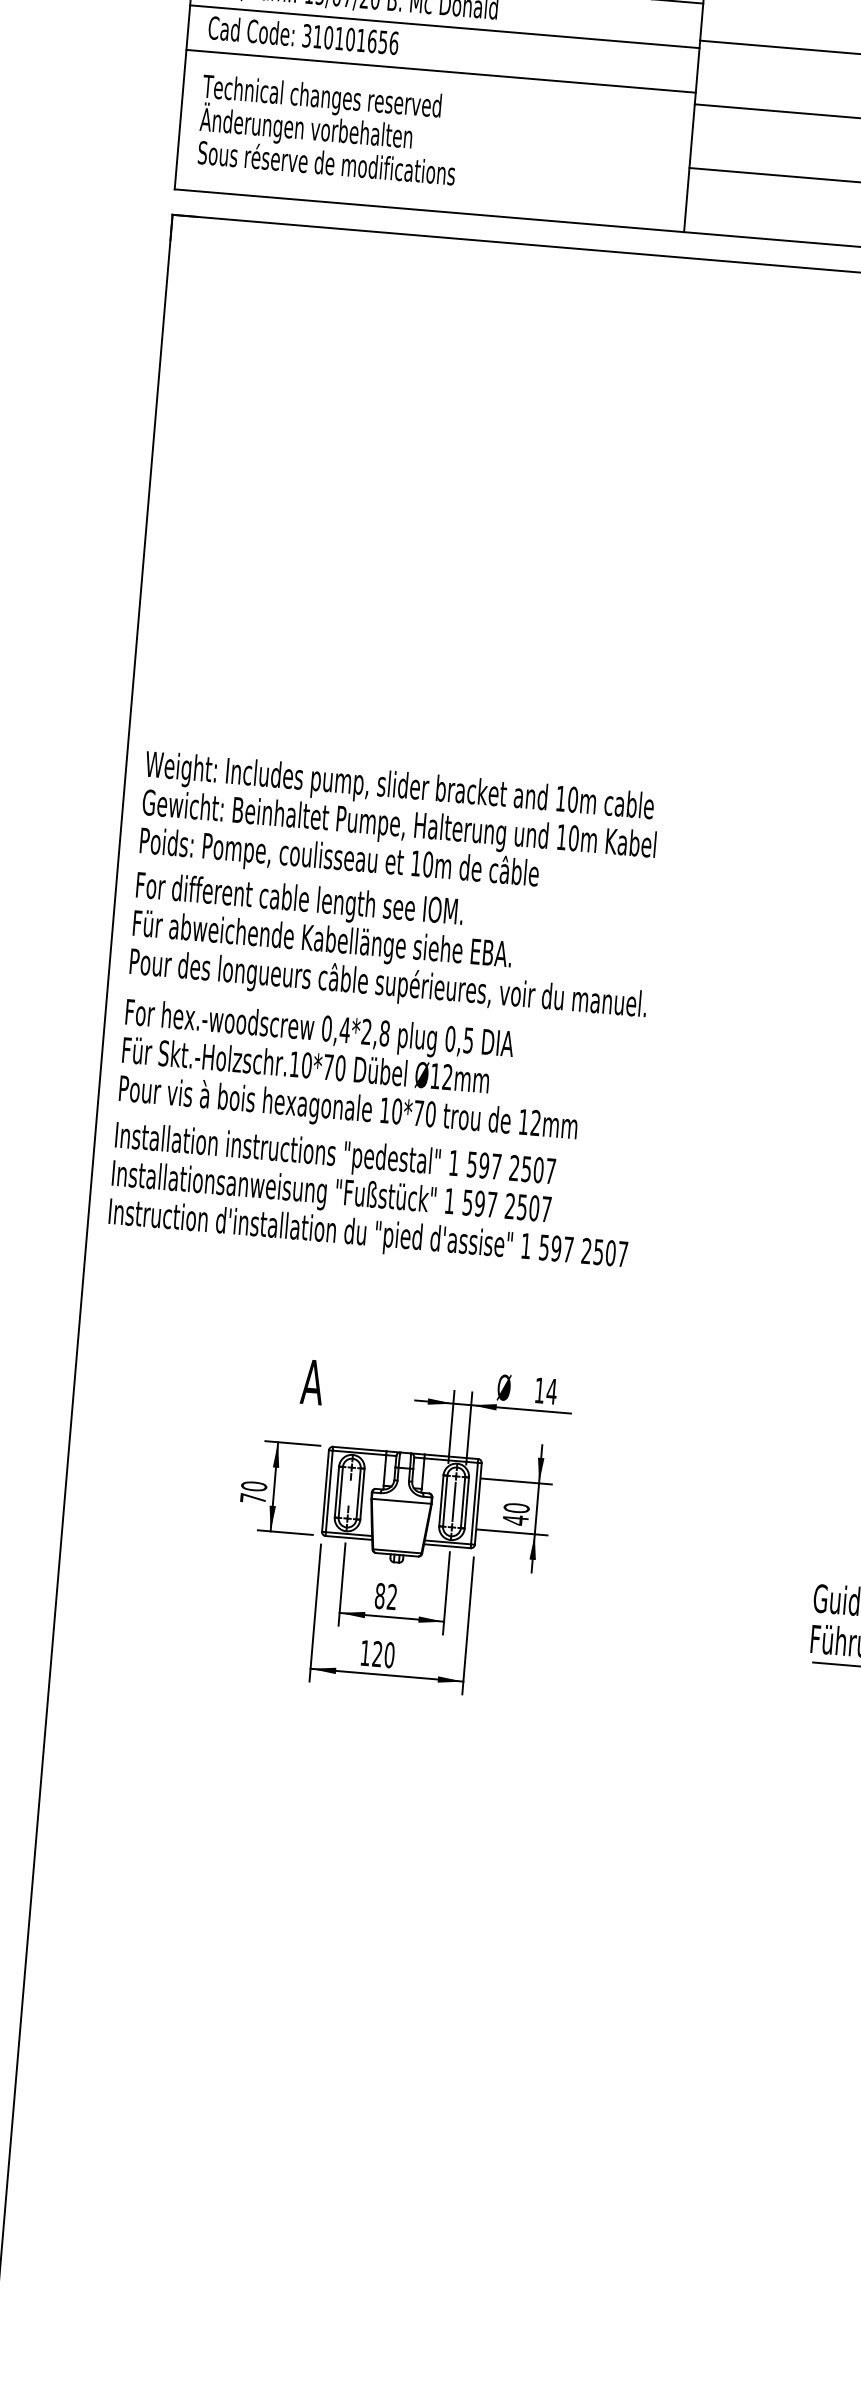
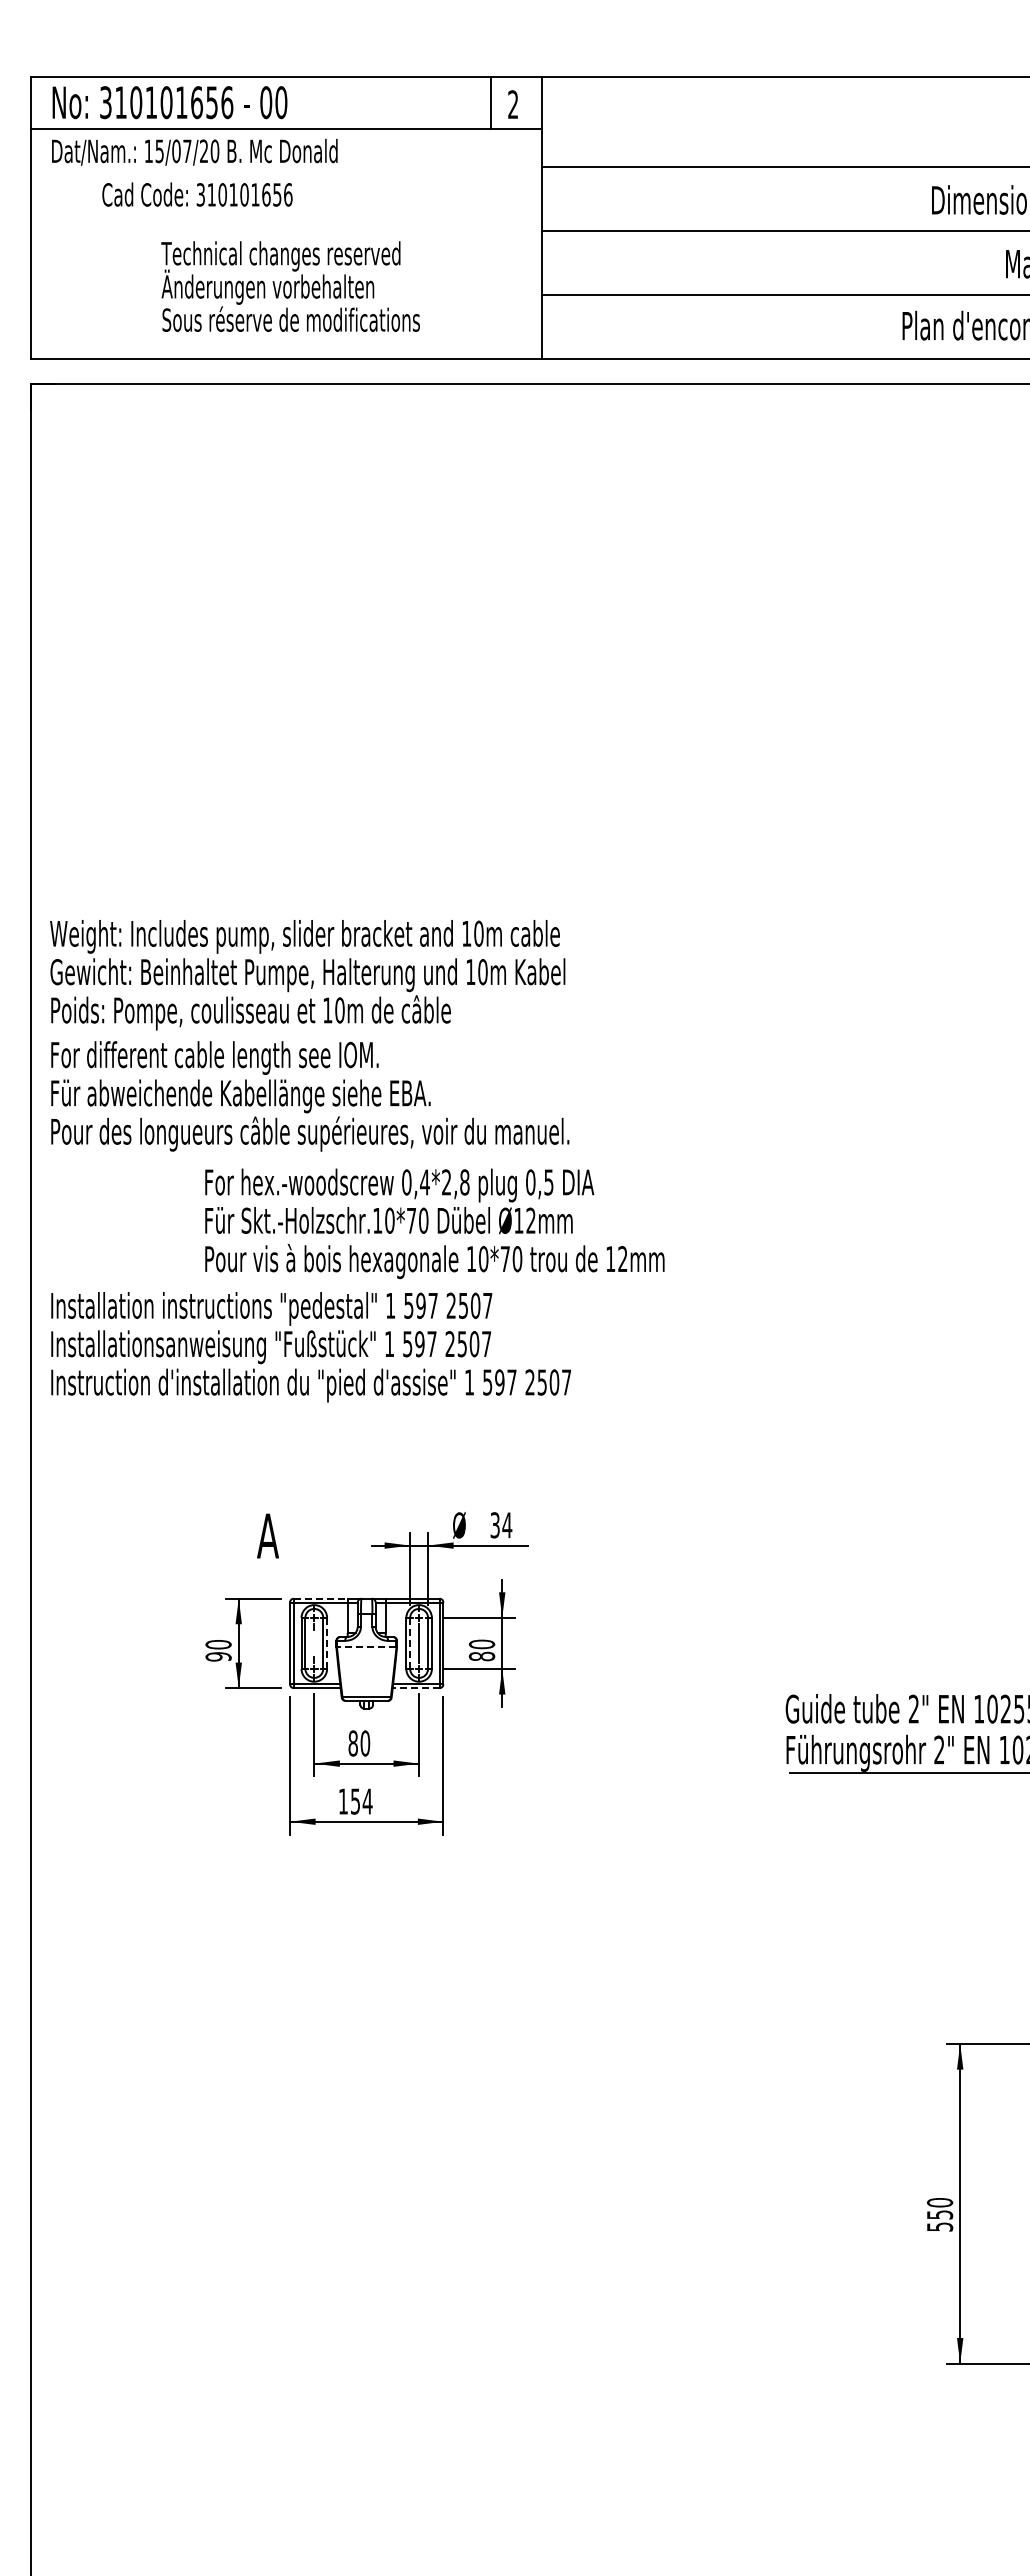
line: (444, 27) -> (286, 174), removed
text: (303, 35) -> (197, 194), moved
line: (441, 70) -> (286, 218), removed
text: (328, 129) -> (290, 286), moved
text: (351, 1071) -> (434, 1223), moved
text: (539, 1390) -> (494, 1525), 14 -> 34
line: (359, 1448) -> (320, 1598), solid -> dashed
line: (362, 1494) -> (327, 1643), solid -> dashed
text: (253, 1498) -> (218, 1656), 70 -> 90
line: (401, 1501) -> (366, 1647), solid -> dashed
line: (445, 1501) -> (410, 1643), solid -> dashed
text: (515, 1520) -> (481, 1656), 40 -> 80
line: (446, 1546) -> (415, 1688), solid -> dashed
text: (392, 1597) -> (365, 1743), 82 -> 80
text: (383, 1654) -> (361, 1801), 120 -> 154

